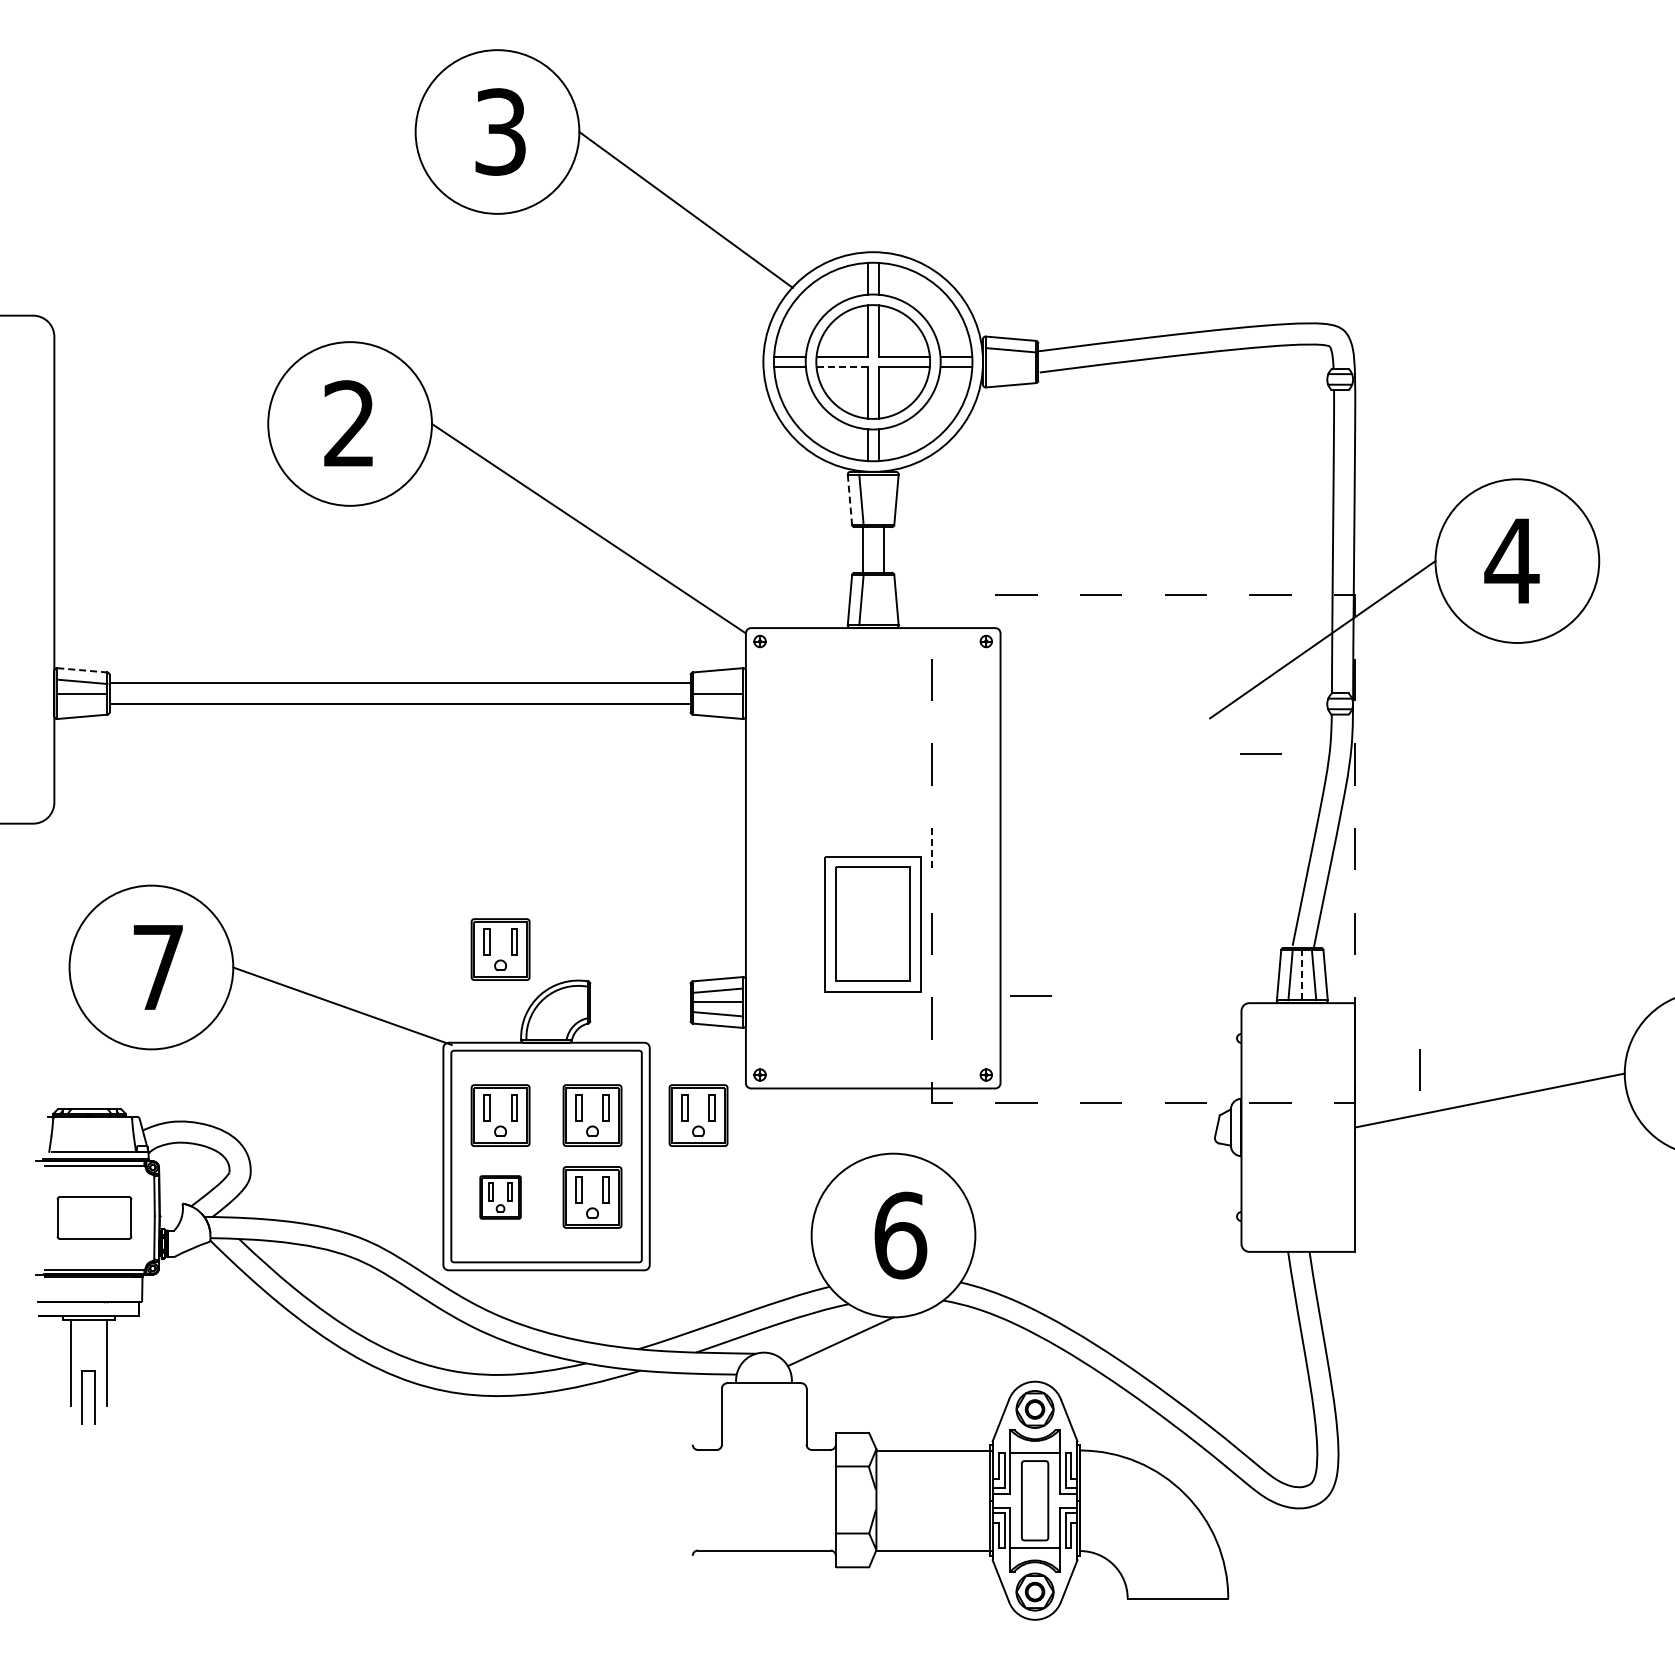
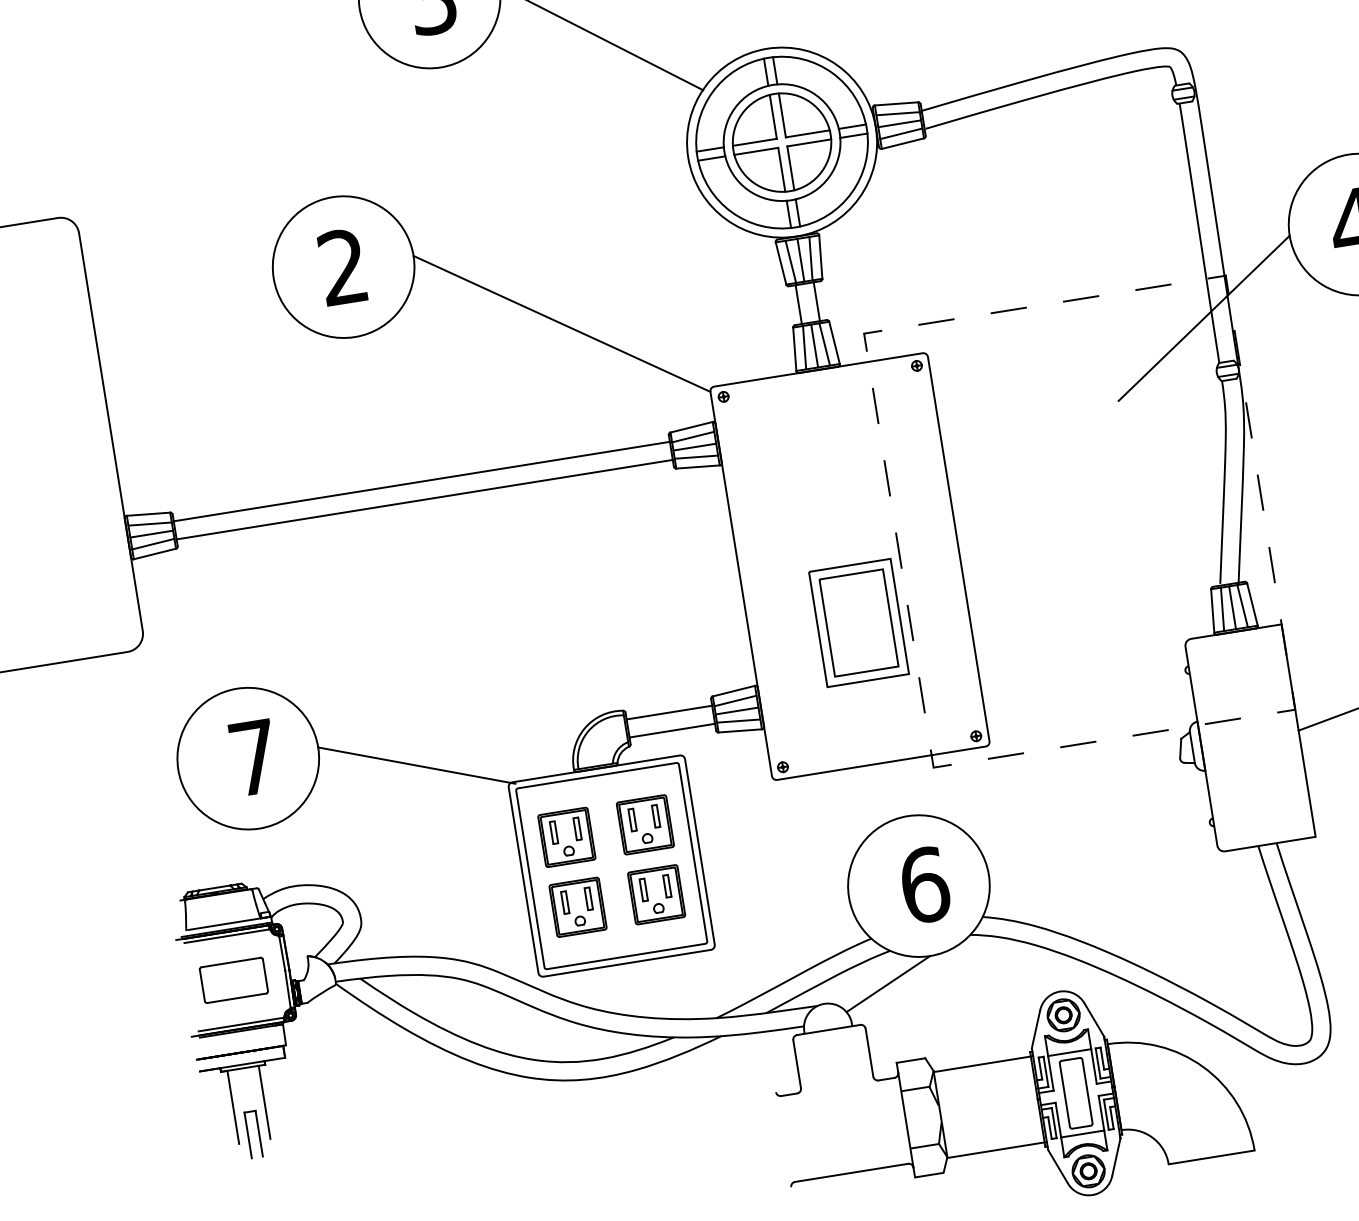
line: (1010, 362) -> (899, 124), added
line: (842, 367) -> (756, 151), dashed -> solid
line: (1010, 373) -> (900, 133), added
line: (873, 499) -> (801, 260), added
line: (884, 499) -> (810, 258), added
line: (849, 500) -> (780, 264), dashed -> solid
line: (941, 595) -> (872, 332), added
line: (873, 600) -> (814, 346), added
line: (884, 600) -> (824, 344), added
line: (82, 670) -> (148, 514), dashed -> solid
line: (717, 681) -> (692, 436), added
line: (82, 705) -> (153, 544), added
line: (717, 705) -> (696, 457), added
line: (1260, 753) -> (1166, 424), removed
line: (931, 849) -> (898, 551), dashed -> solid
part: (500, 949) -> (544, 695), removed
line: (1302, 974) -> (1232, 607), dashed -> solid
line: (640, 991) -> (669, 712), added
line: (1030, 995) -> (1003, 662), removed
line: (640, 1013) -> (672, 731), added
line: (1419, 1069) -> (1345, 672), removed
part: (698, 1115) -> (735, 810), removed
part: (500, 1197) -> (577, 907), size x1.43

